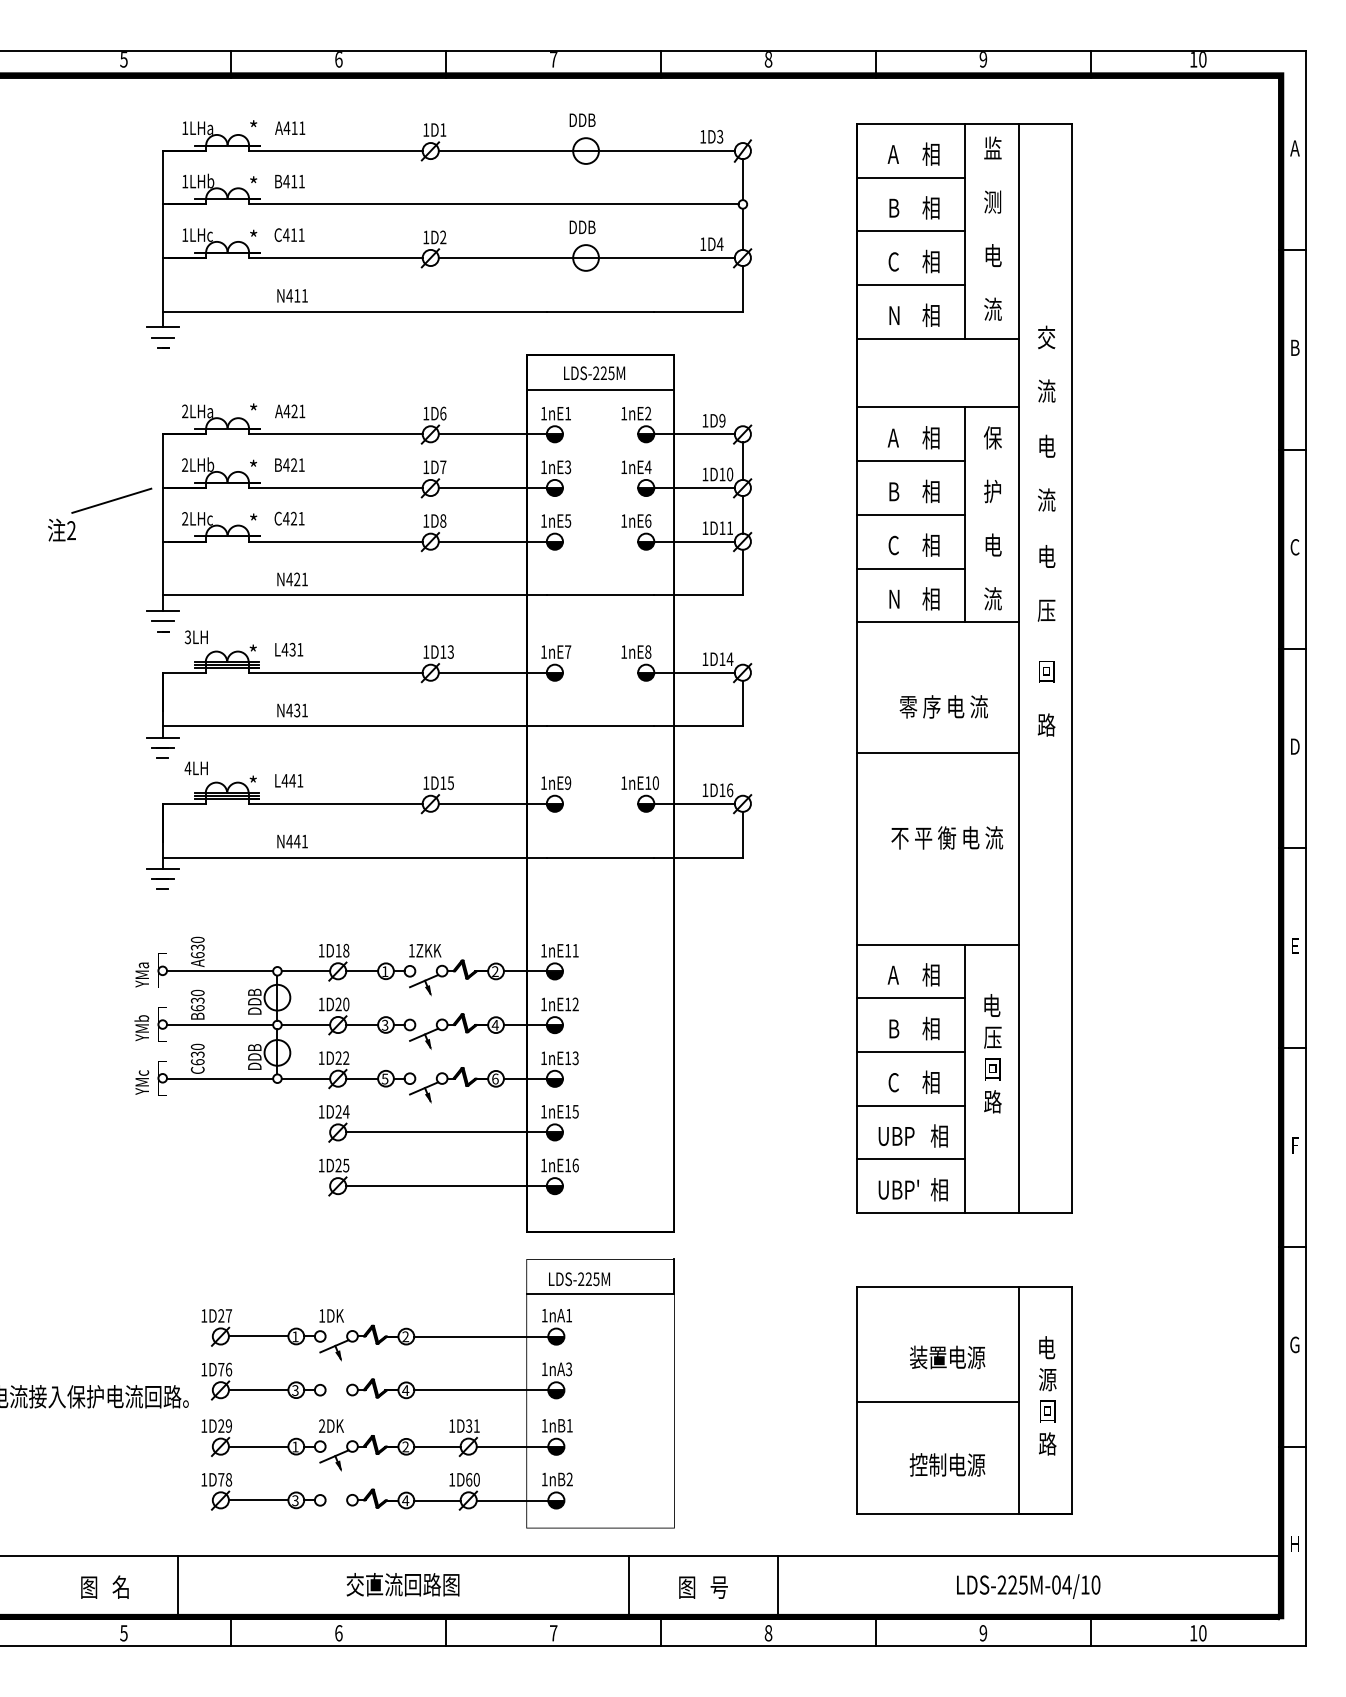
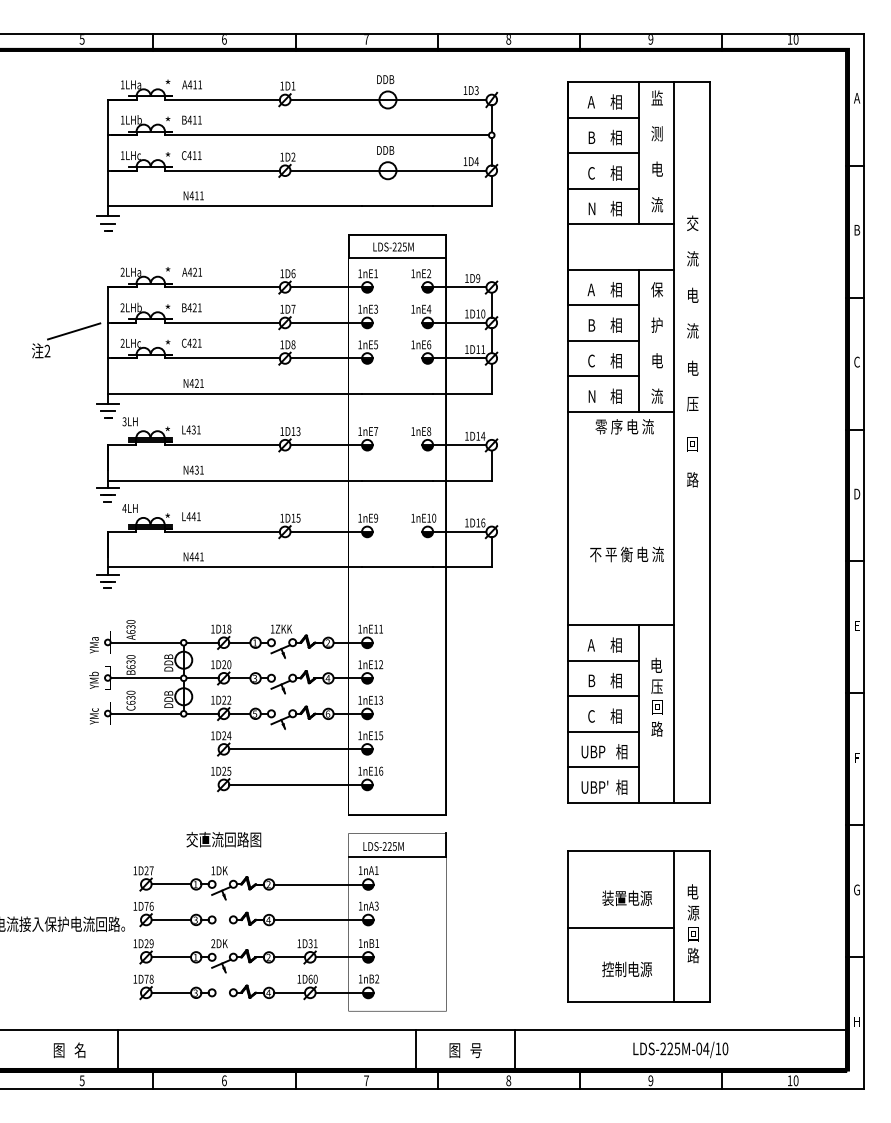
text: (943, 706) -> (624, 426), moved
line: (937, 753) -> (620, 498), removed
text: (402, 1584) -> (223, 839), moved

